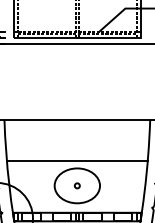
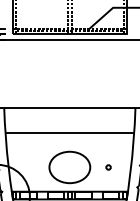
line: (76, 161) -> (69, 132), moved
circle: (76, 185) -> (107, 167), moved

